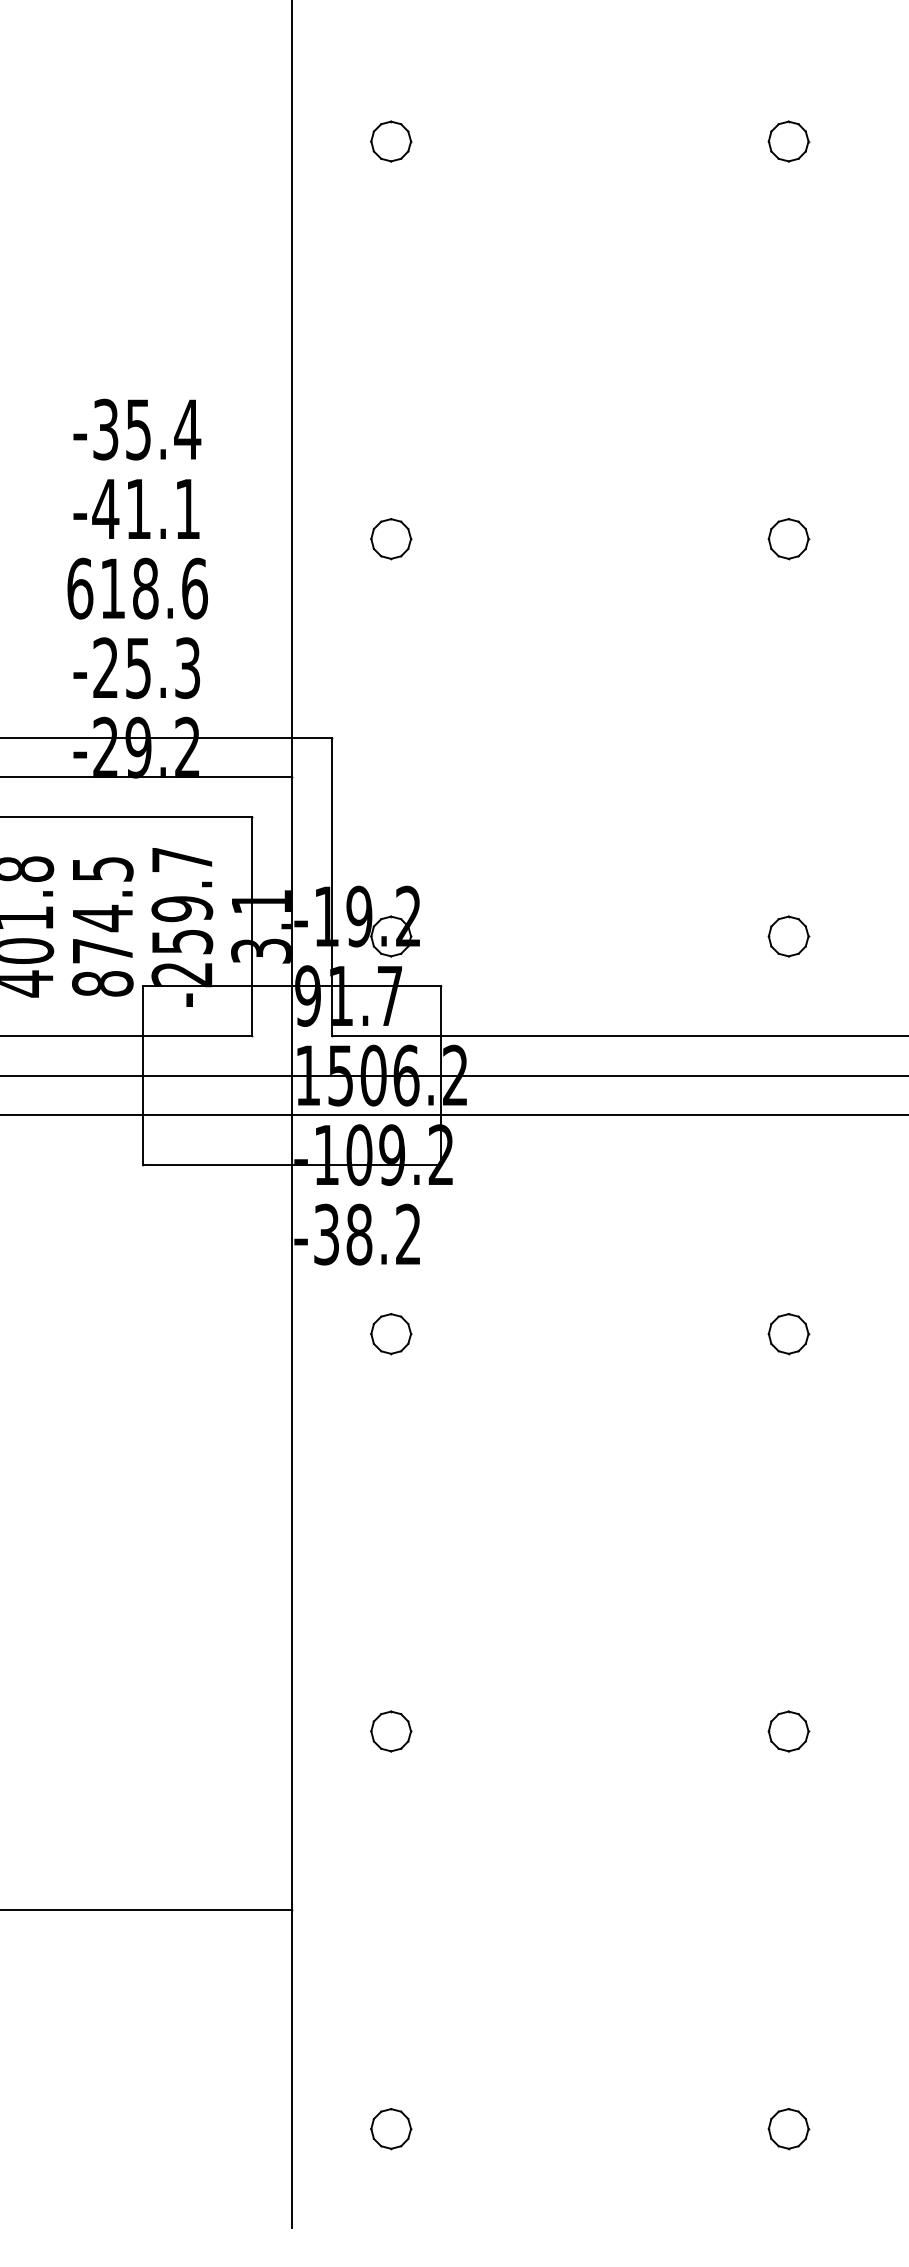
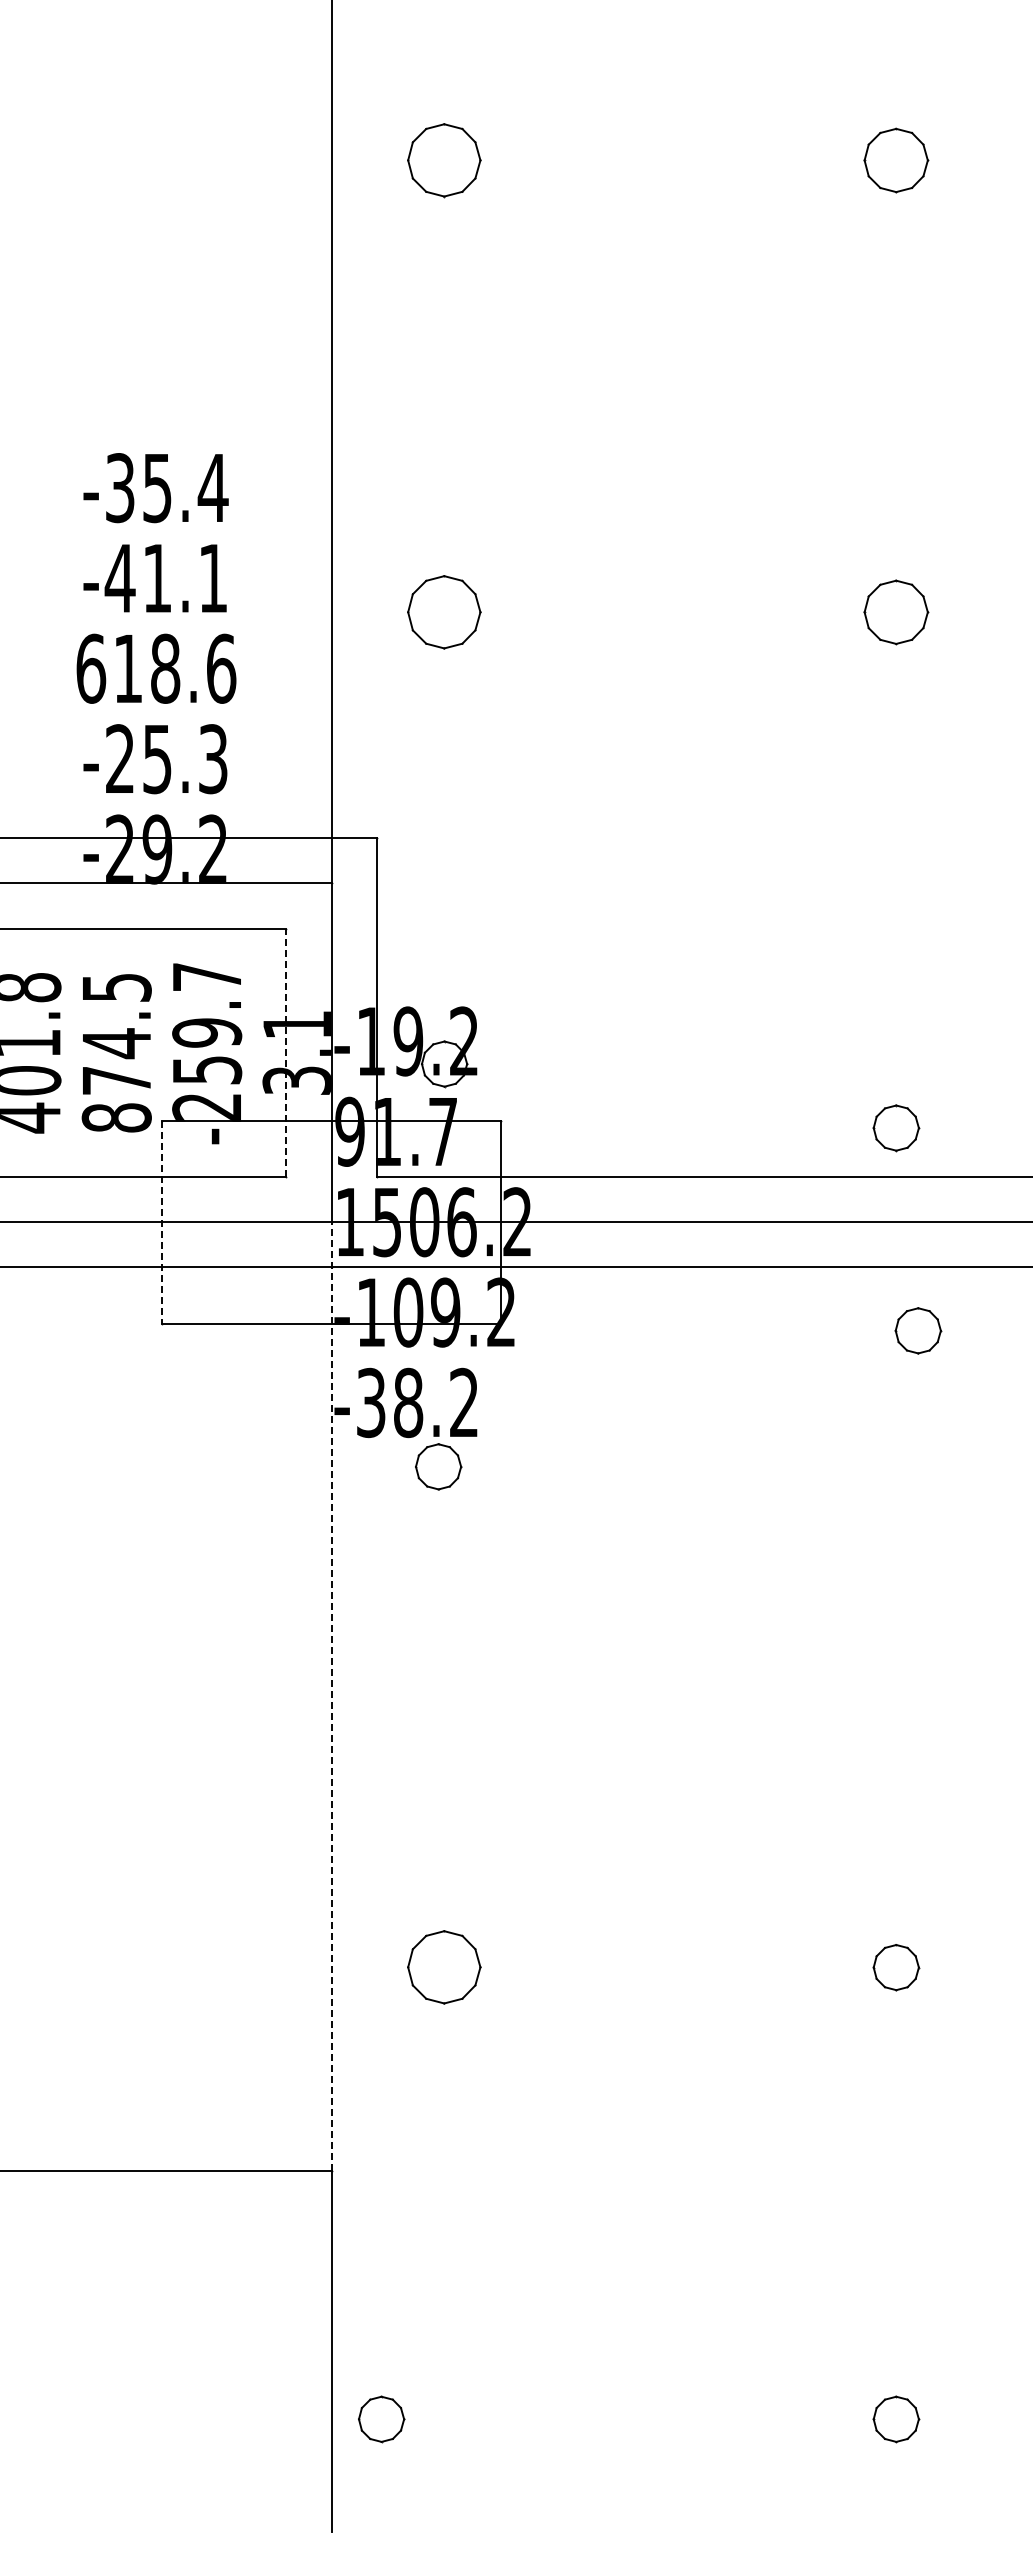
part: (391, 141) -> (444, 160), size x1.6
part: (788, 141) -> (896, 160), size x1.4
part: (391, 539) -> (444, 612), size x1.6
part: (788, 539) -> (896, 612), size x1.4
line: (252, 926) -> (286, 1052), solid -> dashed
part: (788, 936) -> (896, 1128), moved
line: (143, 1075) -> (162, 1222), solid -> dashed
part: (391, 1333) -> (438, 1466), moved
part: (788, 1333) -> (918, 1330), moved
line: (291, 1492) -> (331, 1696), solid -> dashed
part: (391, 1731) -> (444, 1967), size x1.6
part: (391, 2129) -> (381, 2419), moved

